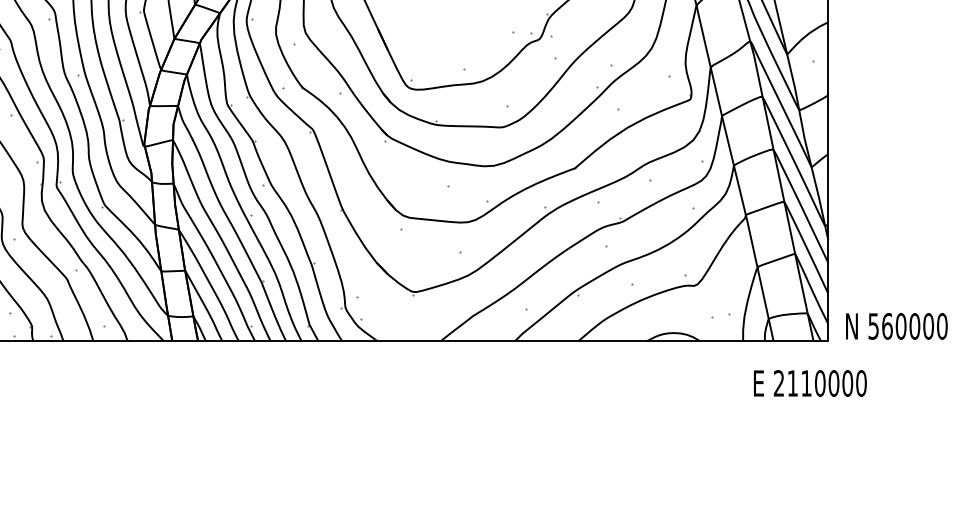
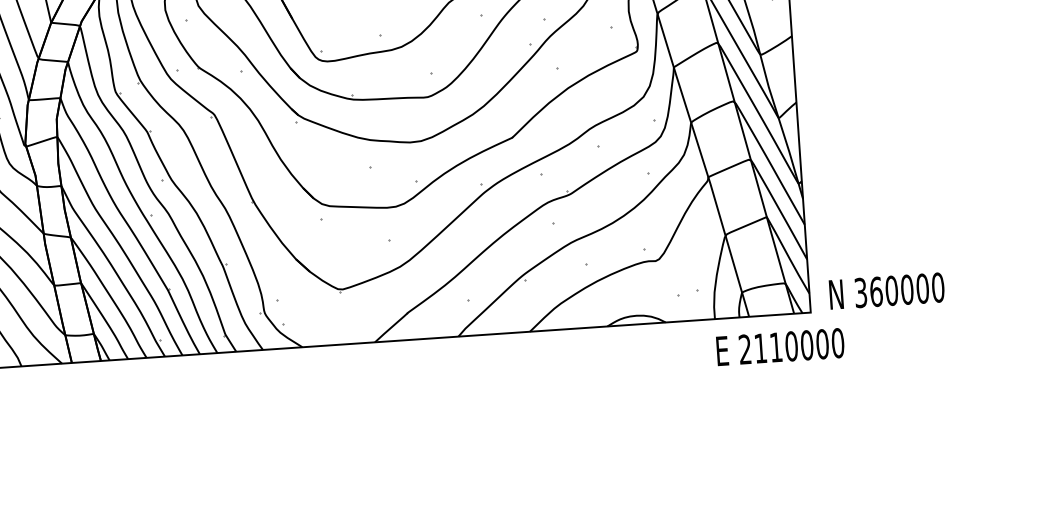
text: (873, 326) -> (860, 293), 560000 -> 360000
text: (810, 383) -> (780, 347), moved

